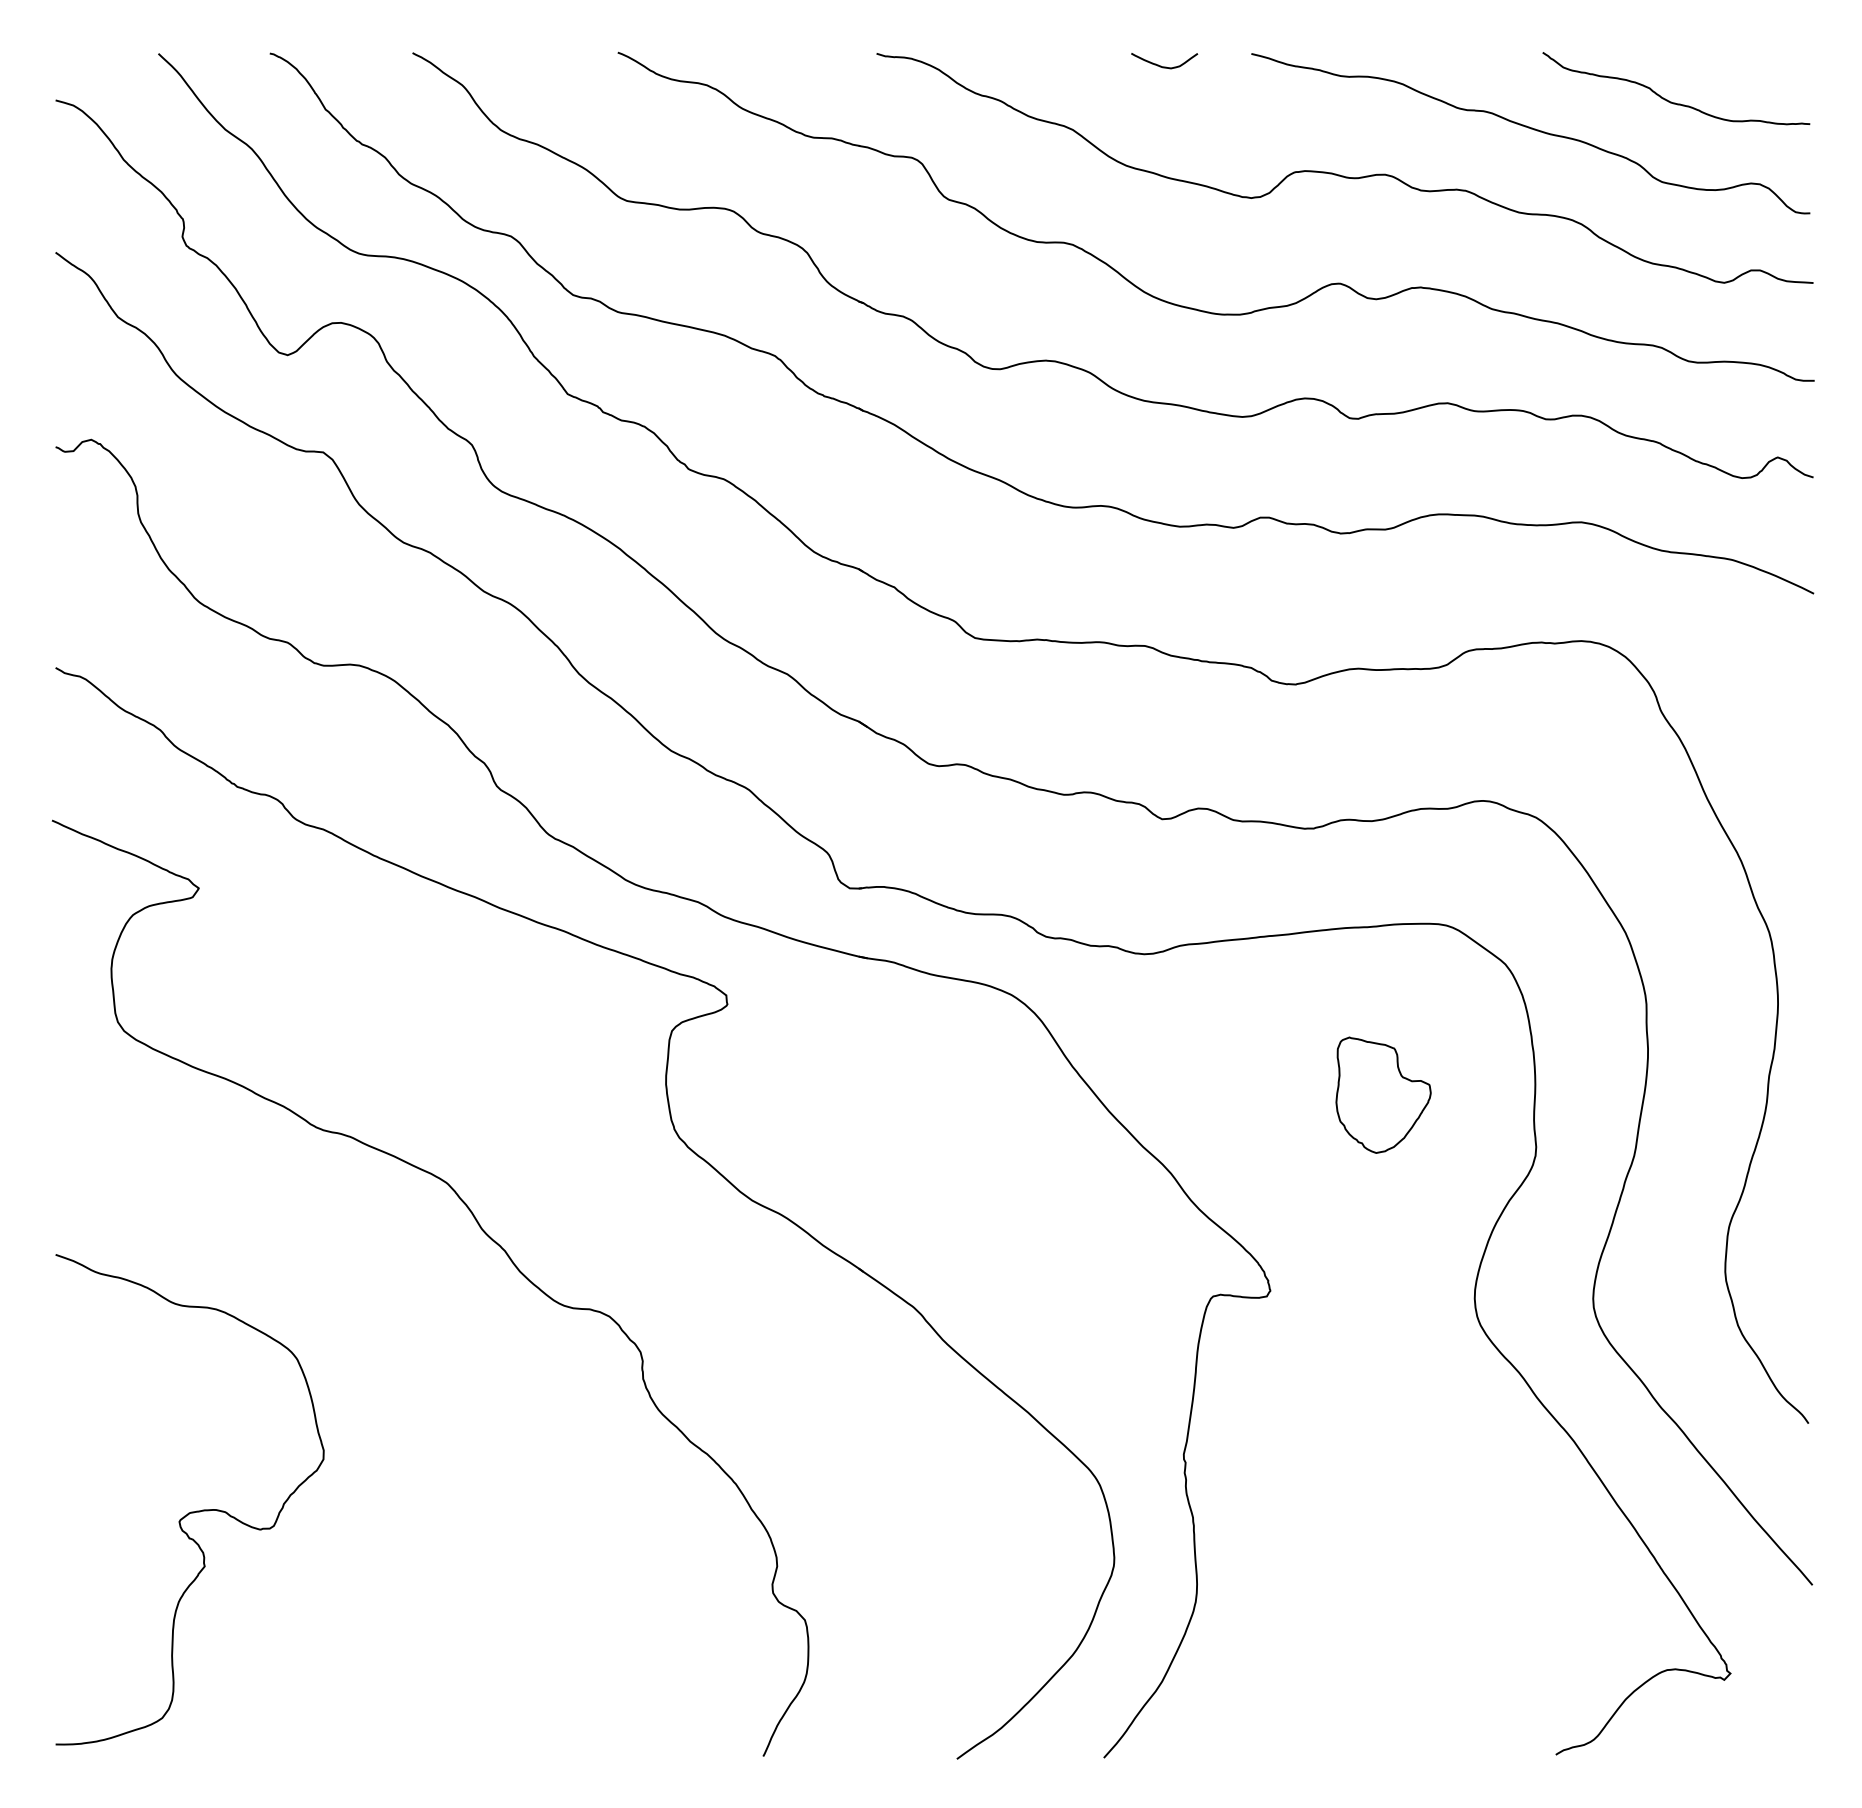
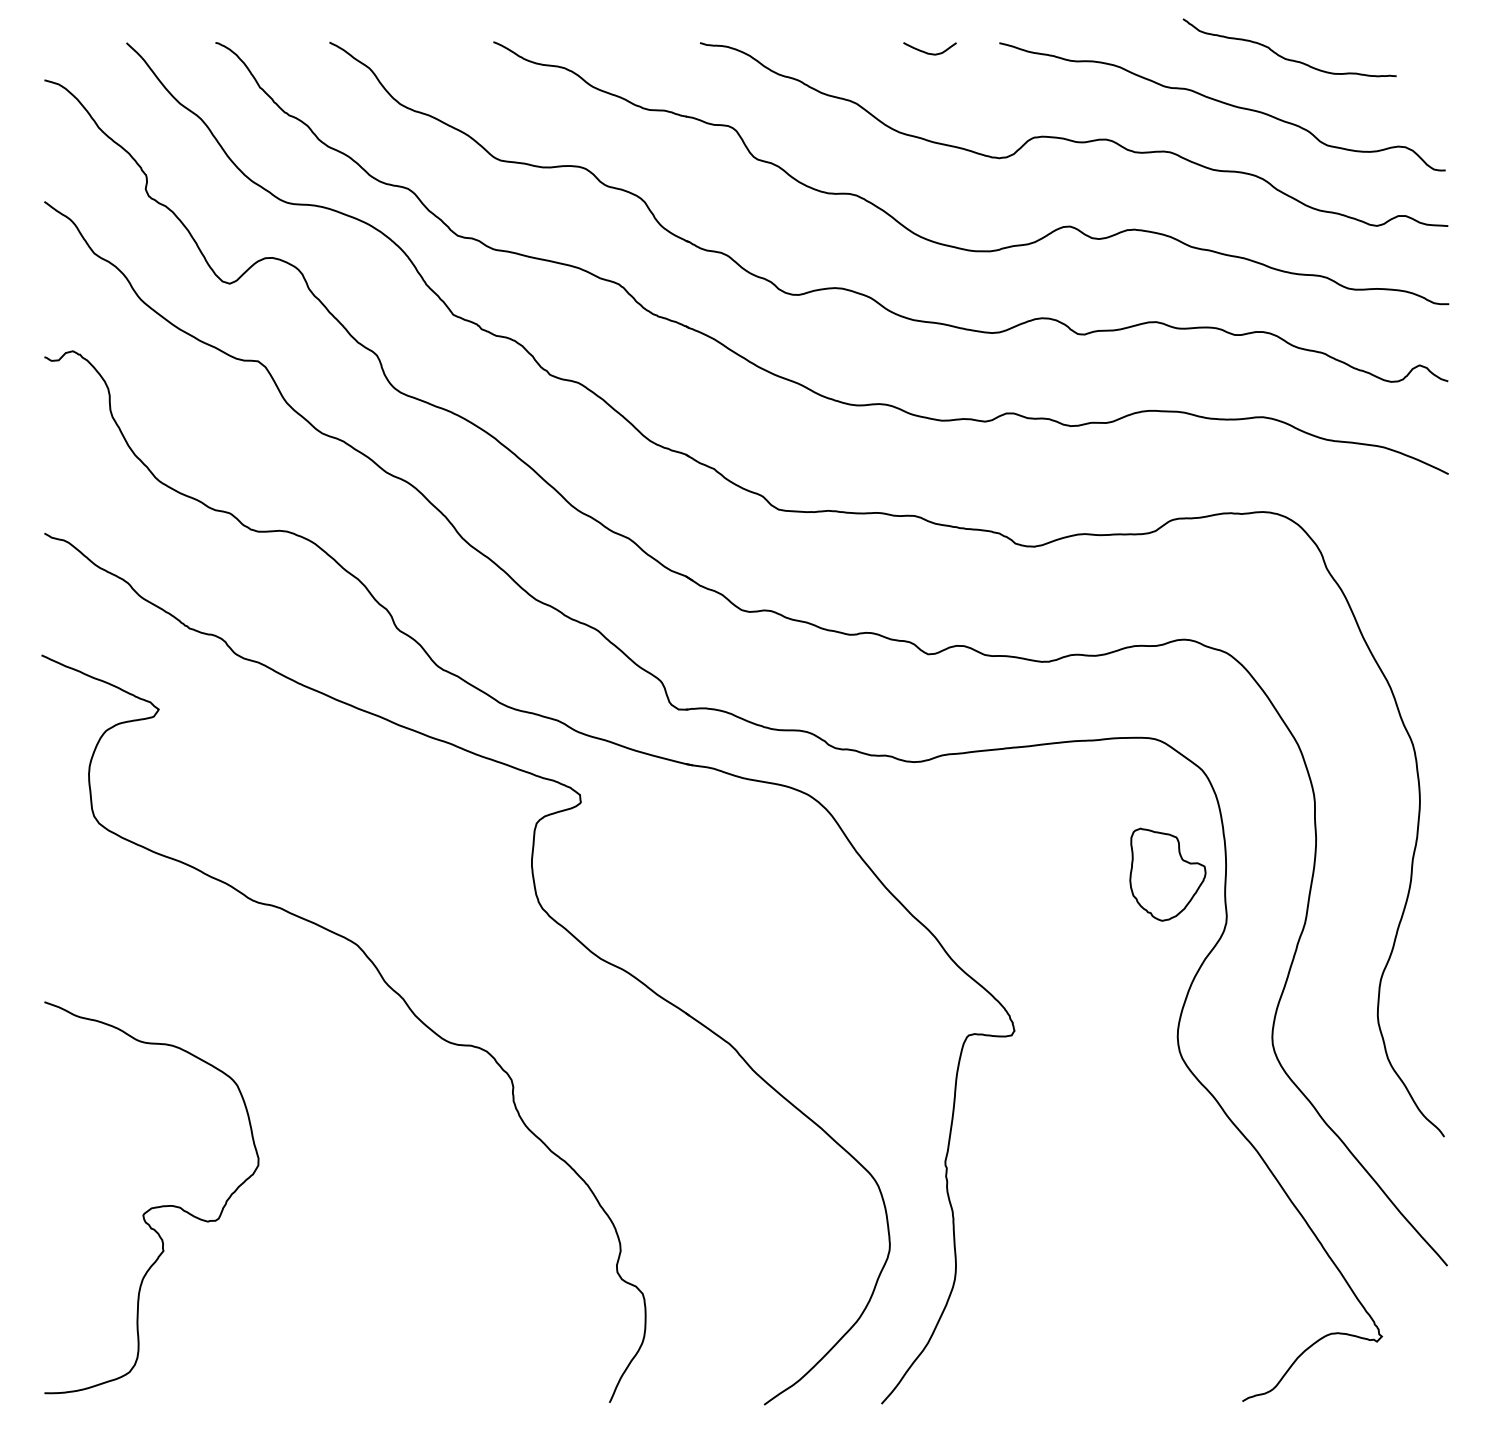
curve: (1668, 99) -> (1283, 56), moved
part: (1383, 1094) -> (1167, 874), moved

